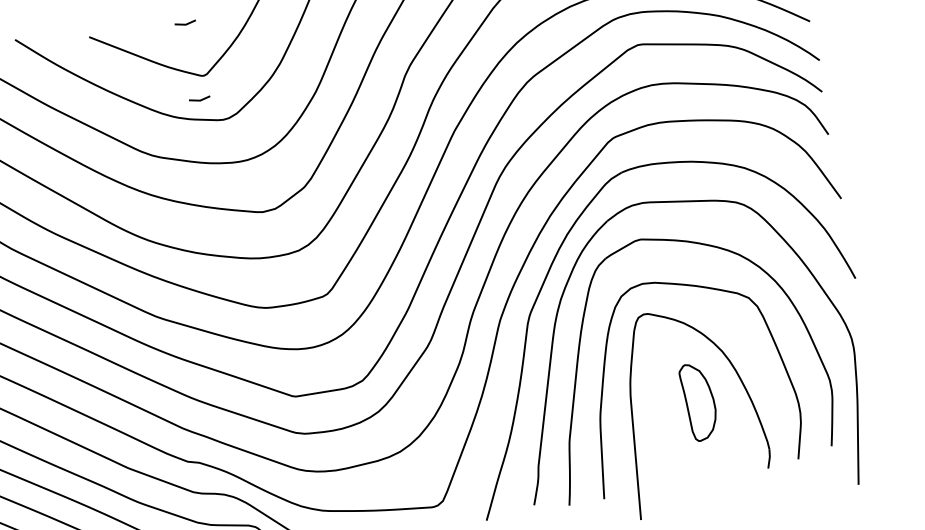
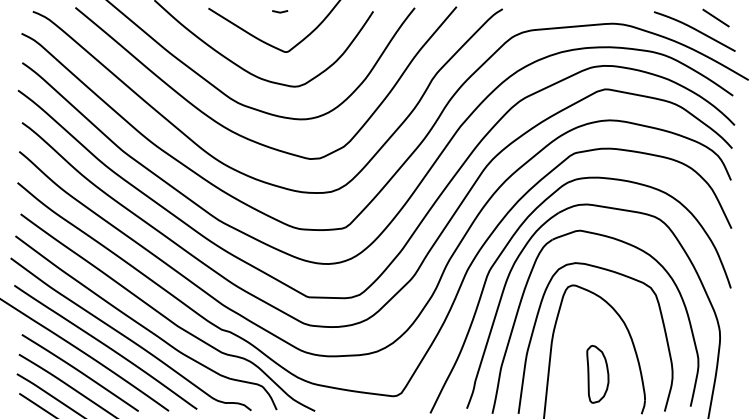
line: (200, 98) -> (280, 68), removed
part: (698, 402) -> (597, 374), moved

